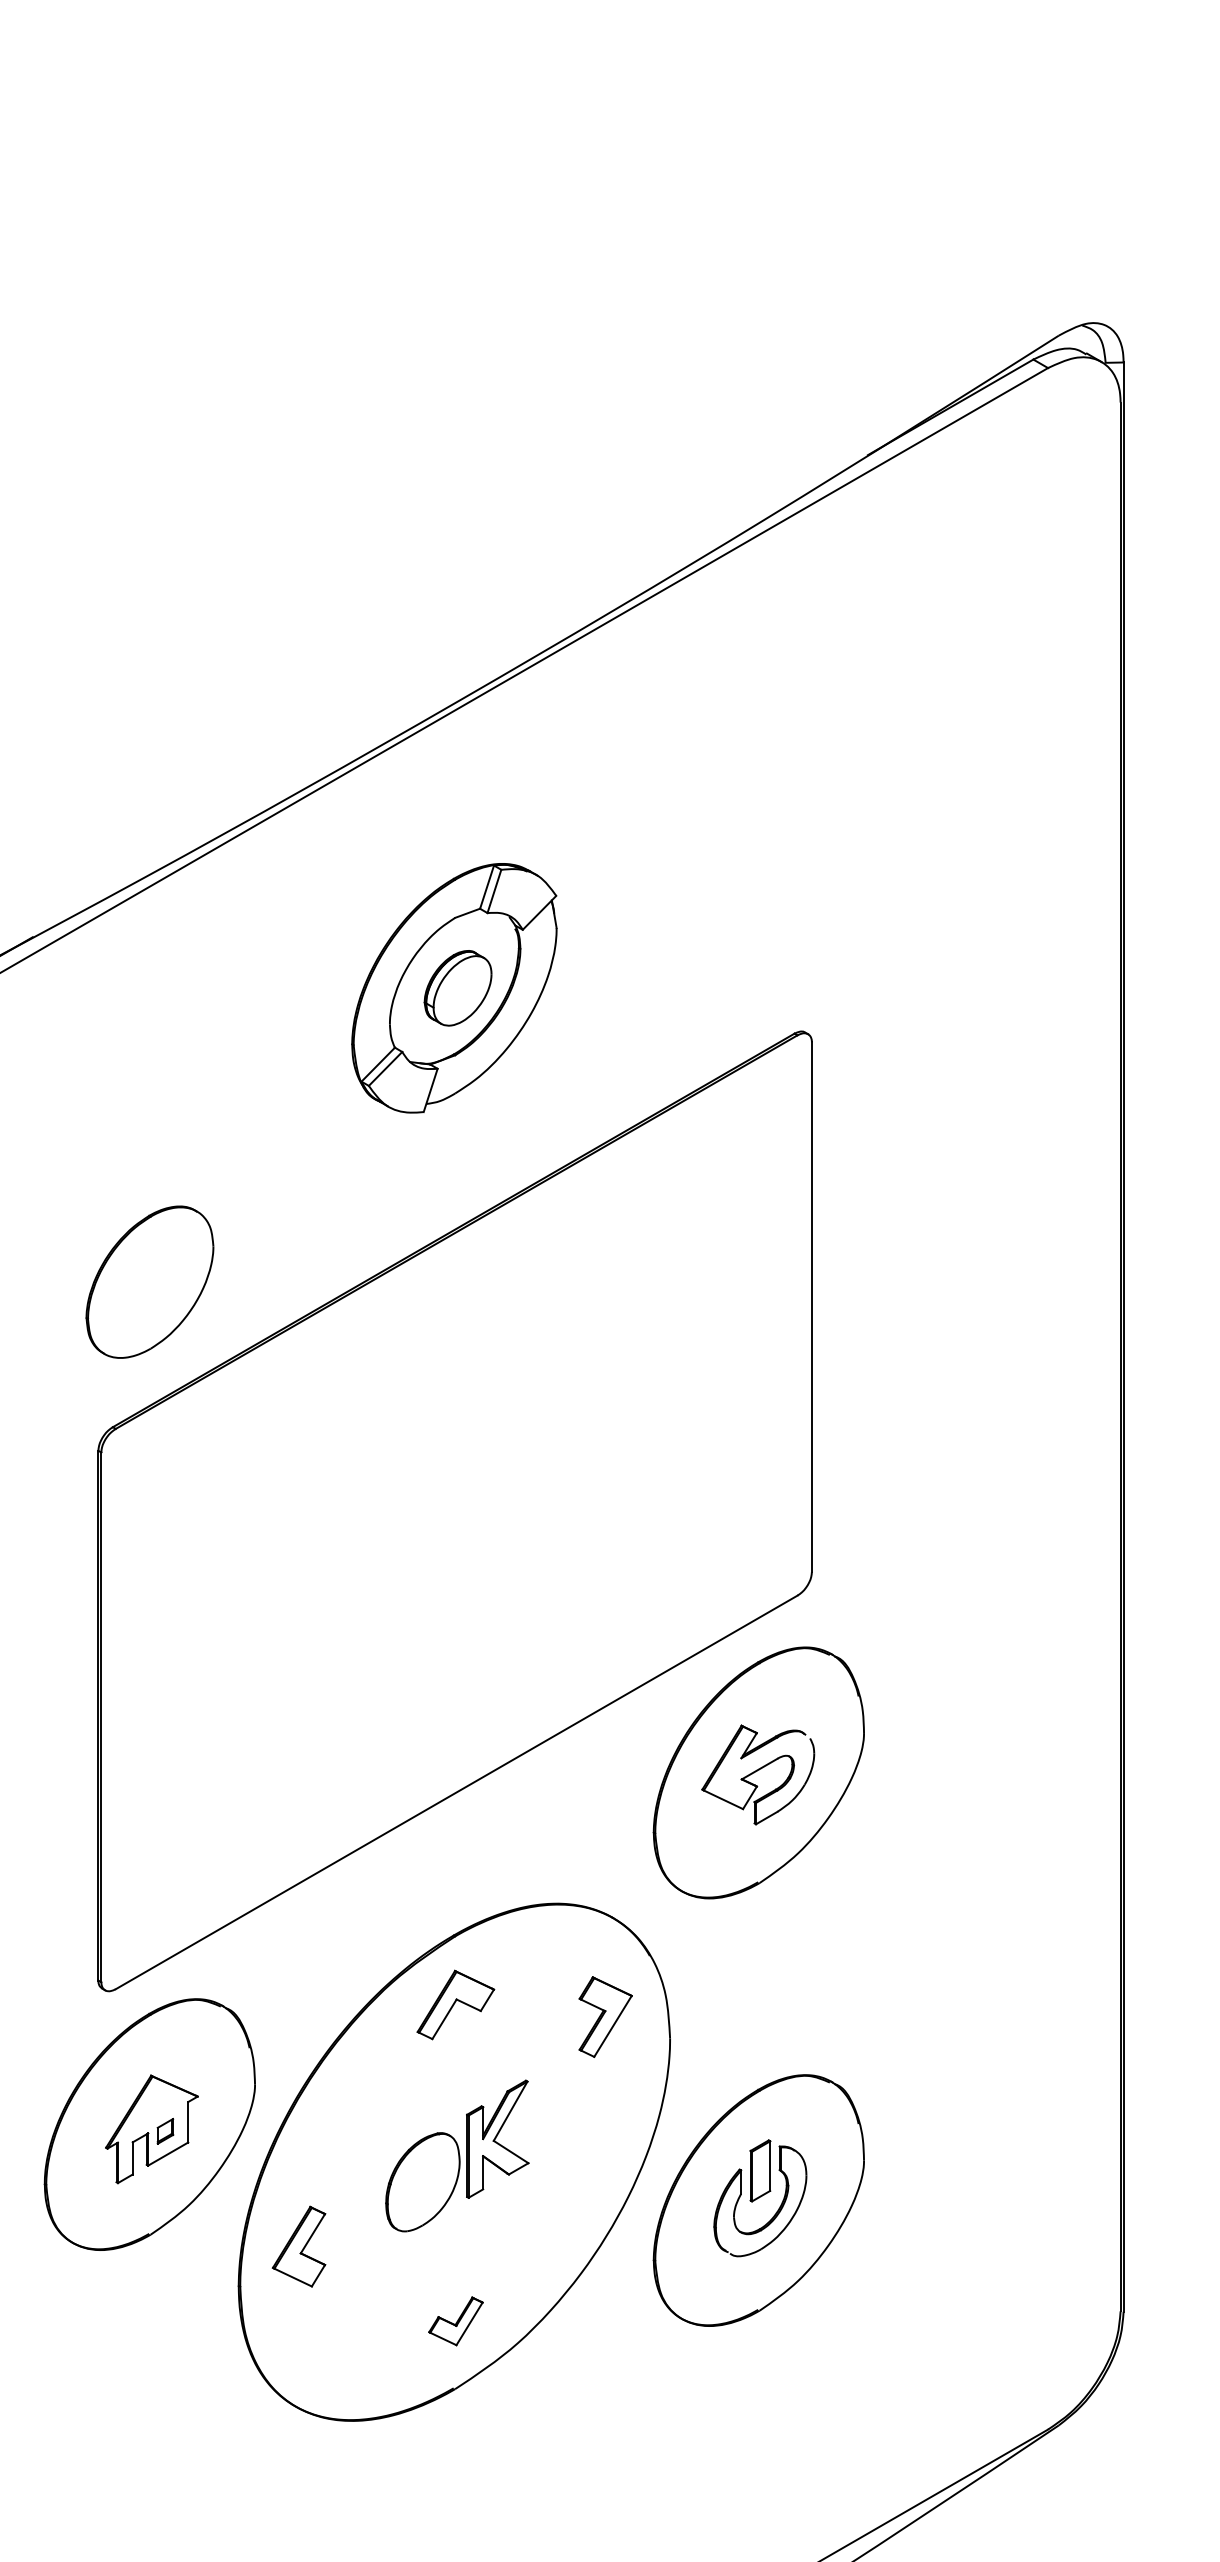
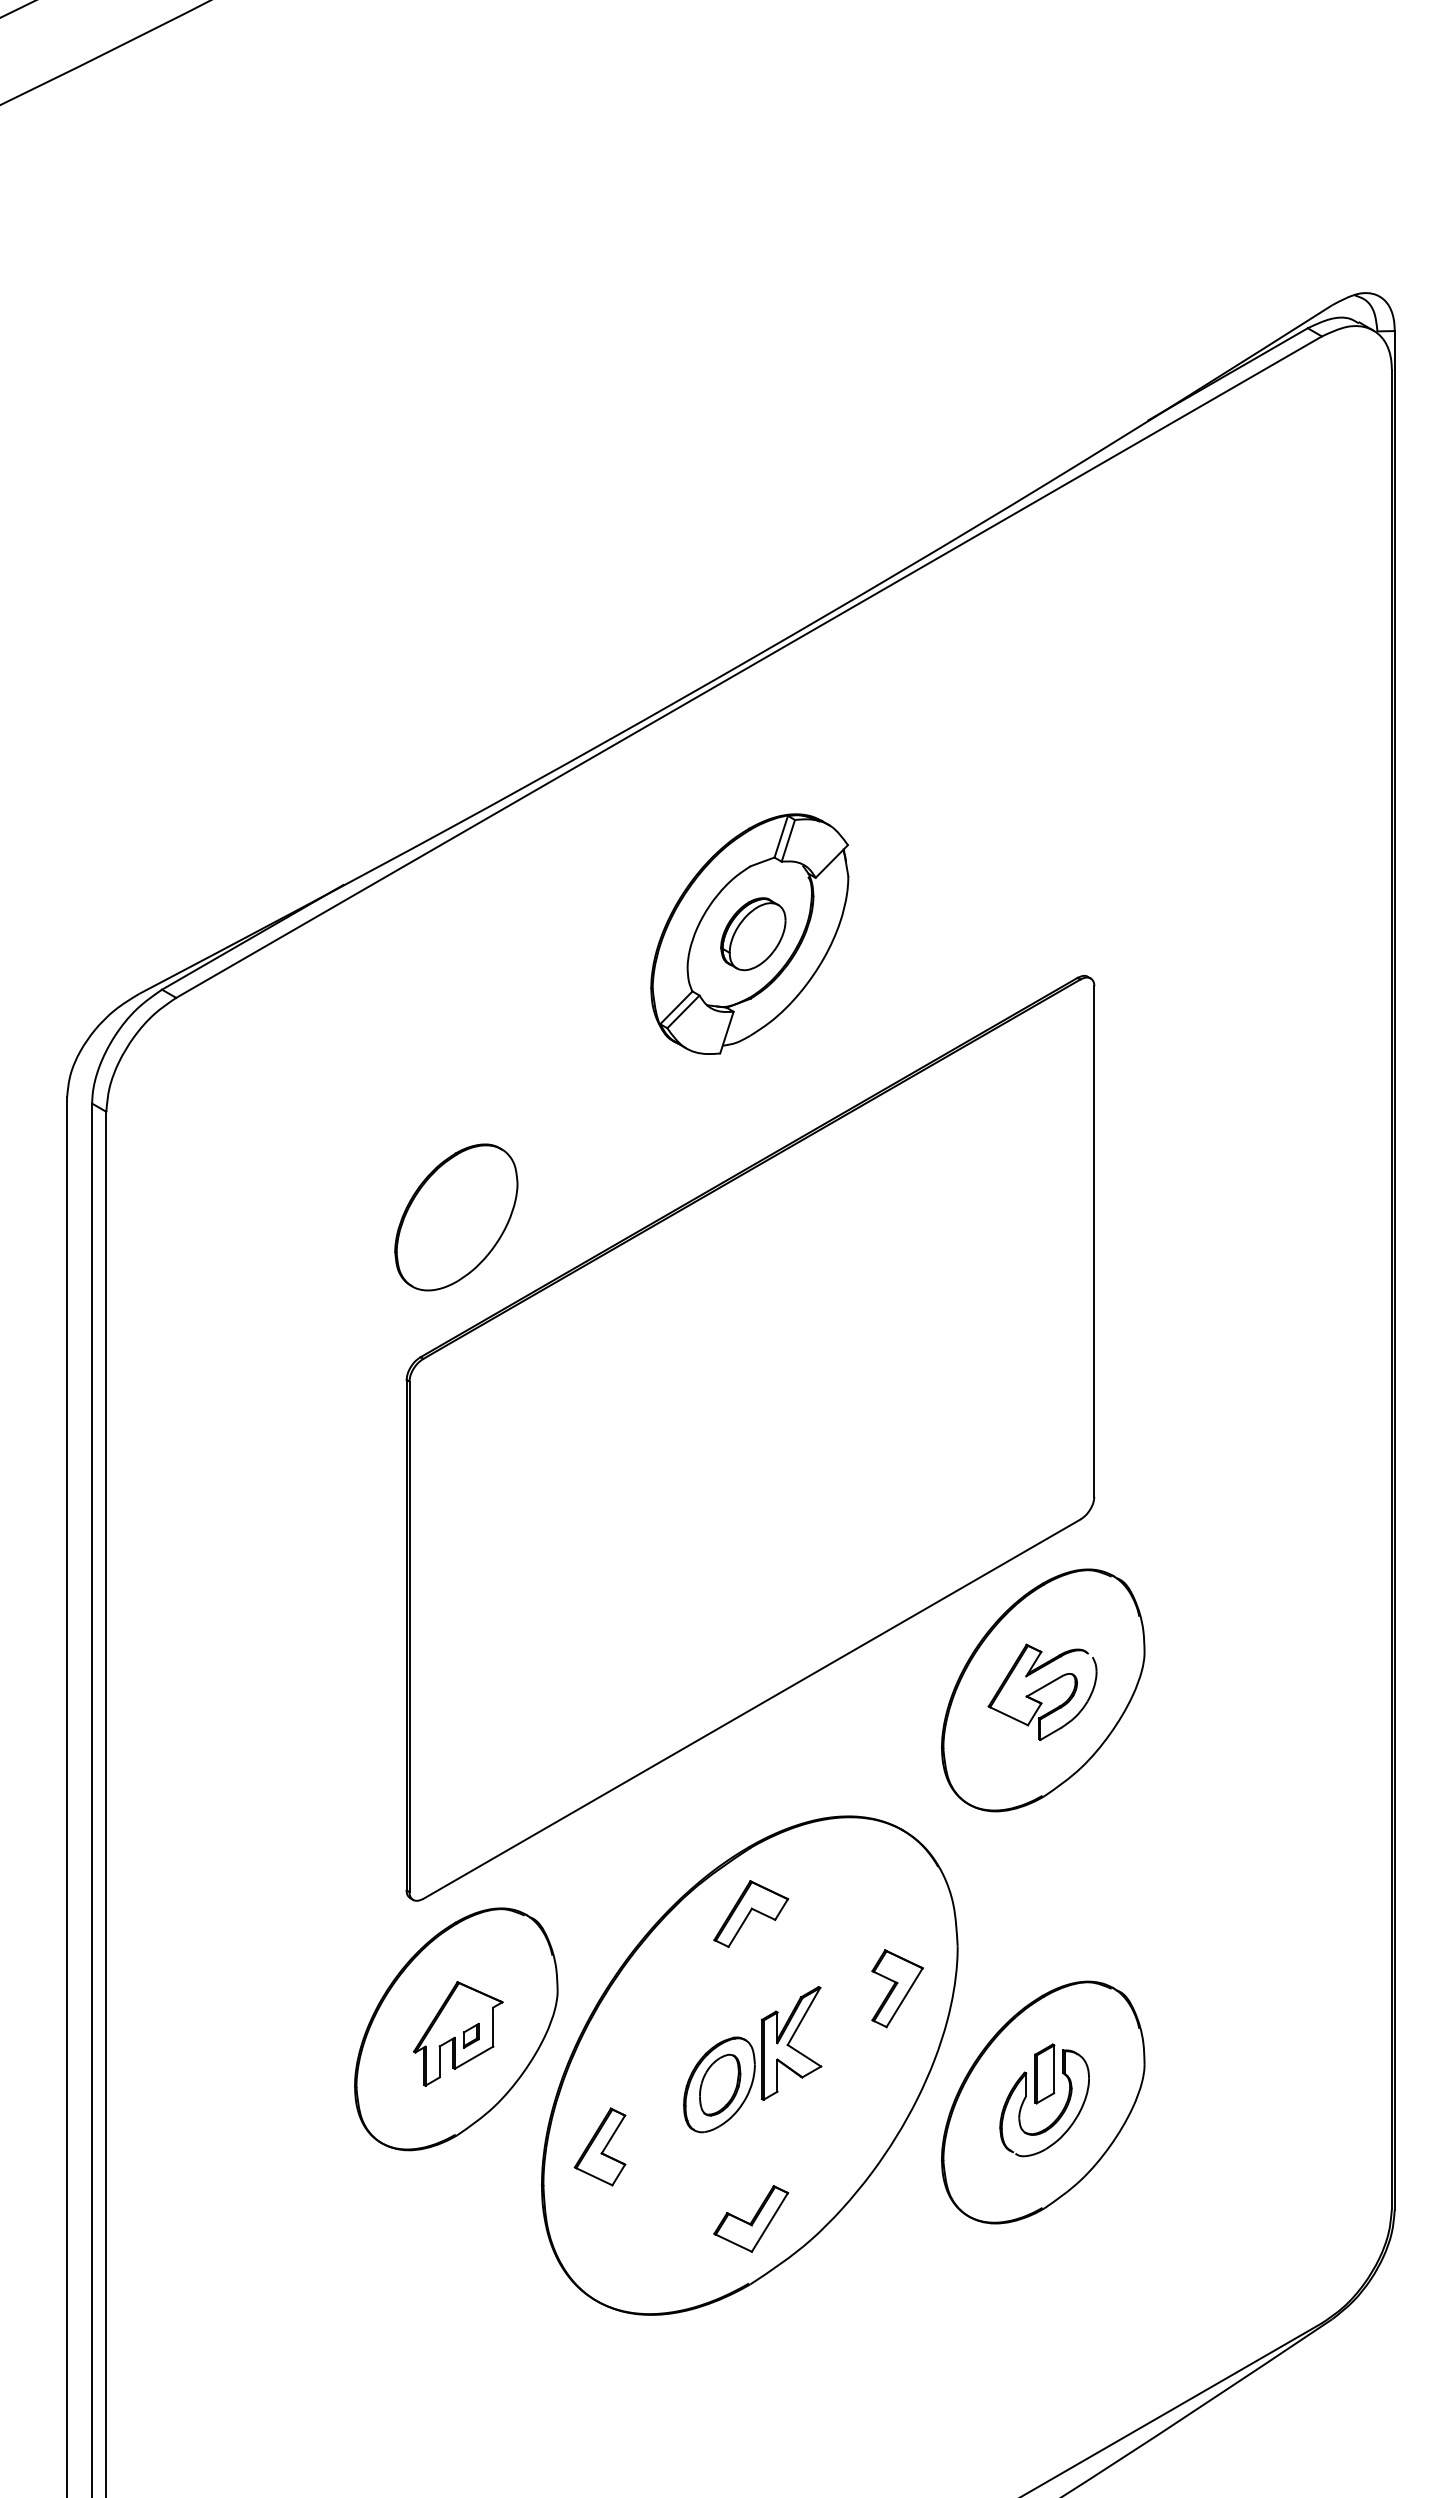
part: (605, 2016) -> (897, 1988), moved
part: (424, 2181) -> (720, 2084), added
part: (456, 2320) -> (751, 2218), size x1.43

